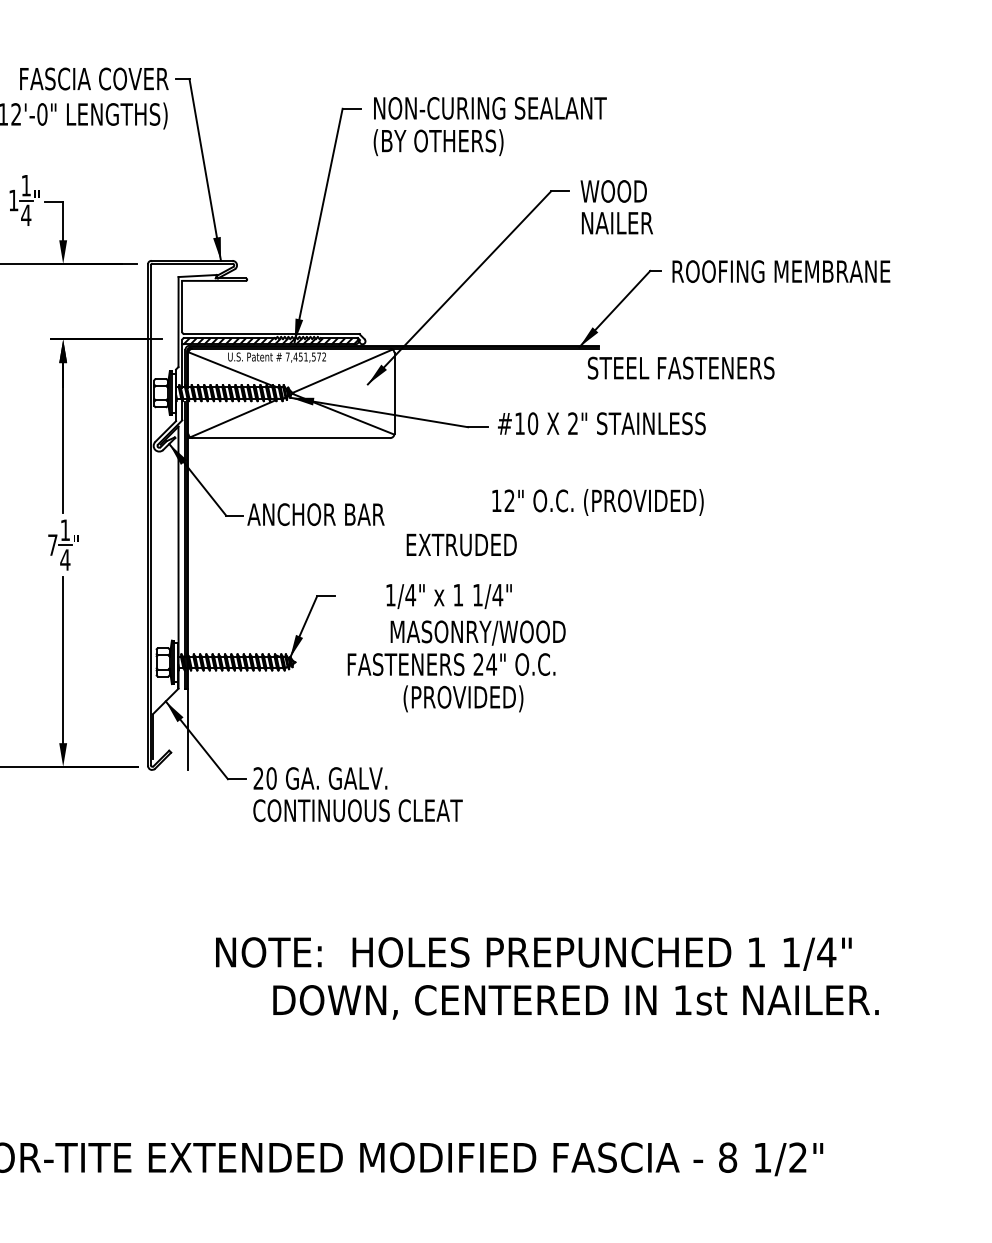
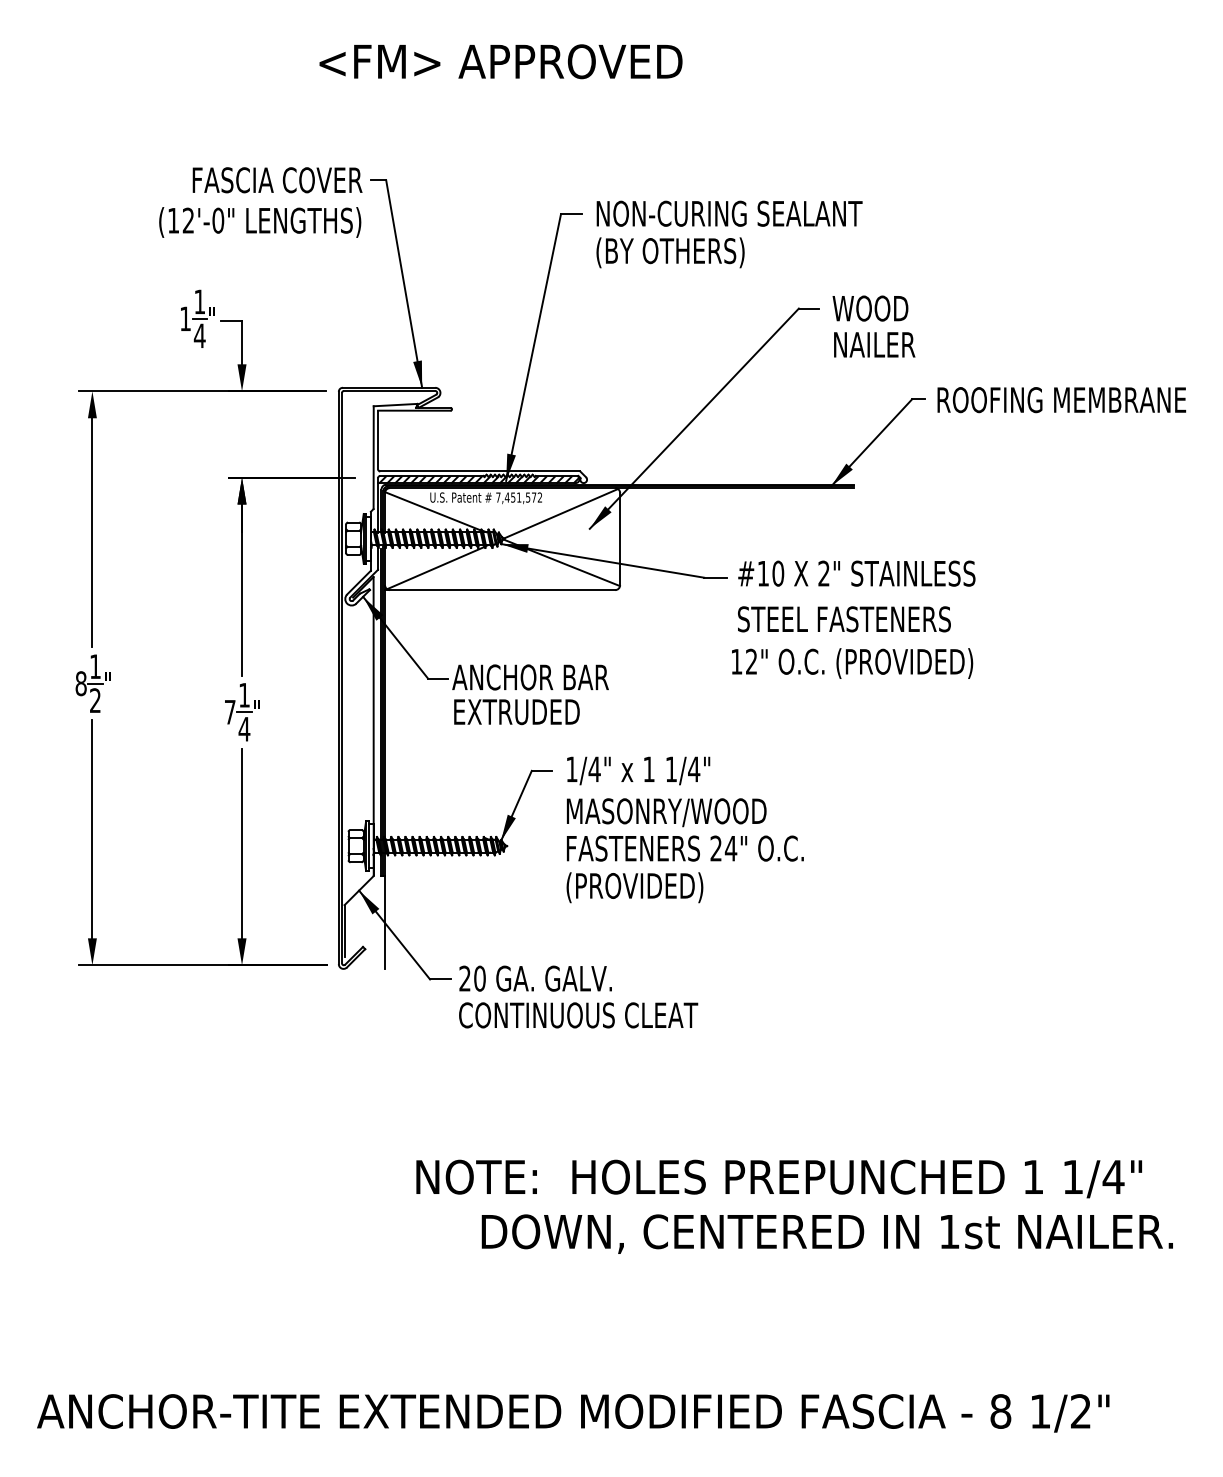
text: (681, 368) -> (844, 619), moved
text: (461, 545) -> (516, 712), moved
text: (449, 596) -> (638, 770), moved
text: (478, 632) -> (666, 812), moved
text: (463, 698) -> (634, 887), moved

